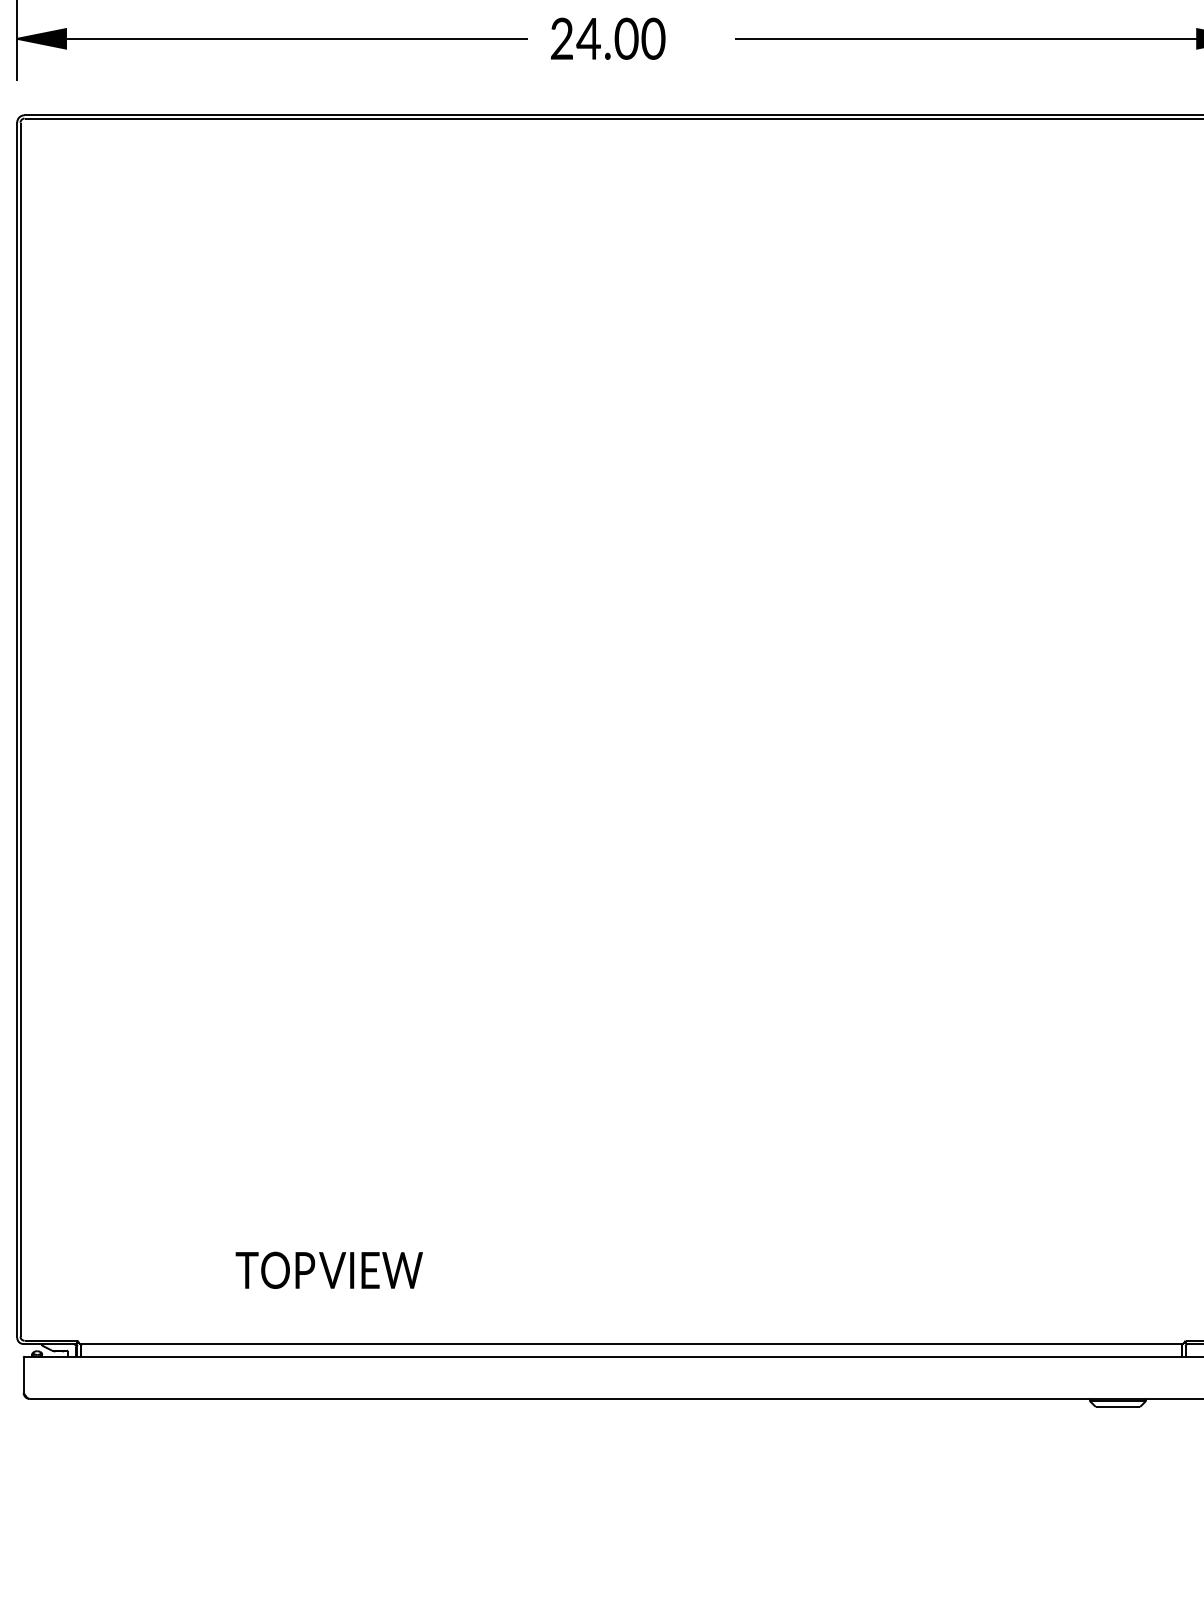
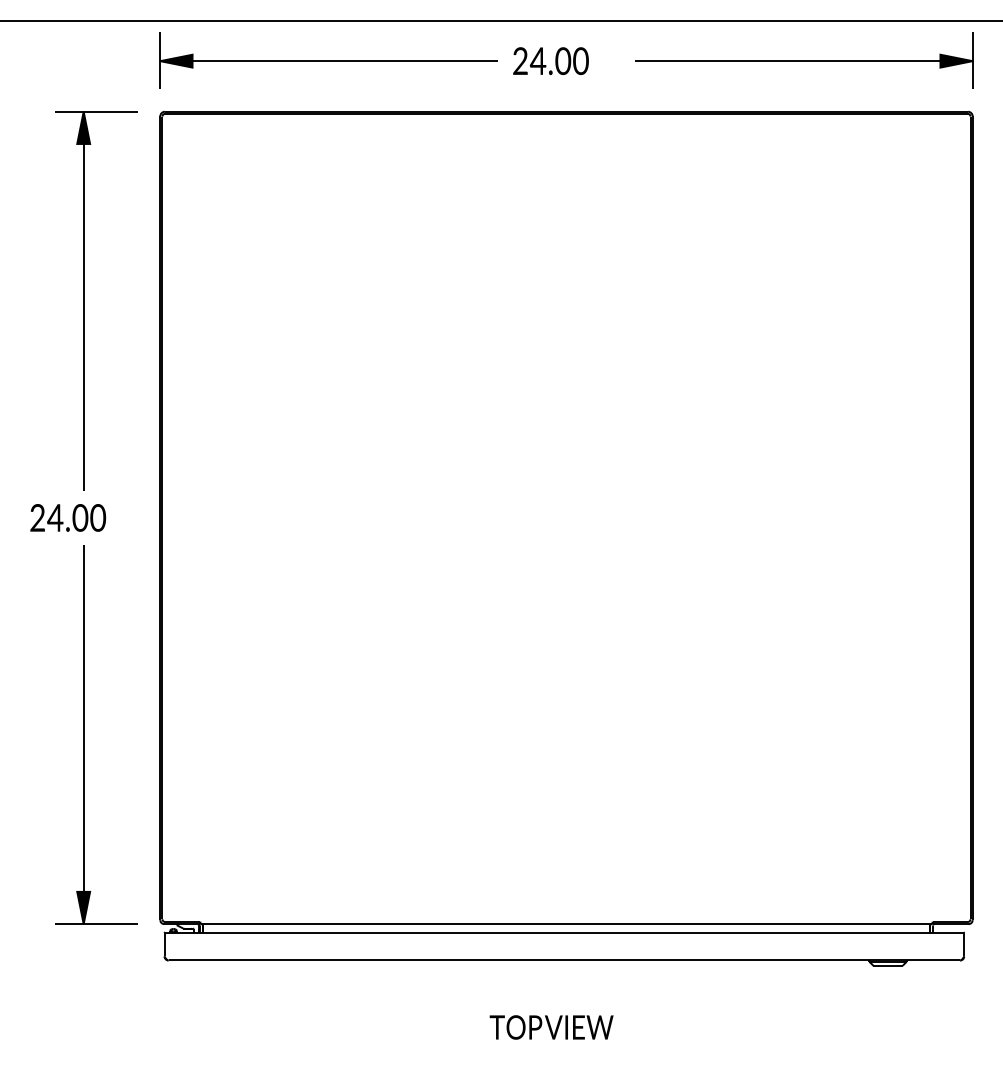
text: (329, 1270) -> (551, 1027), moved

